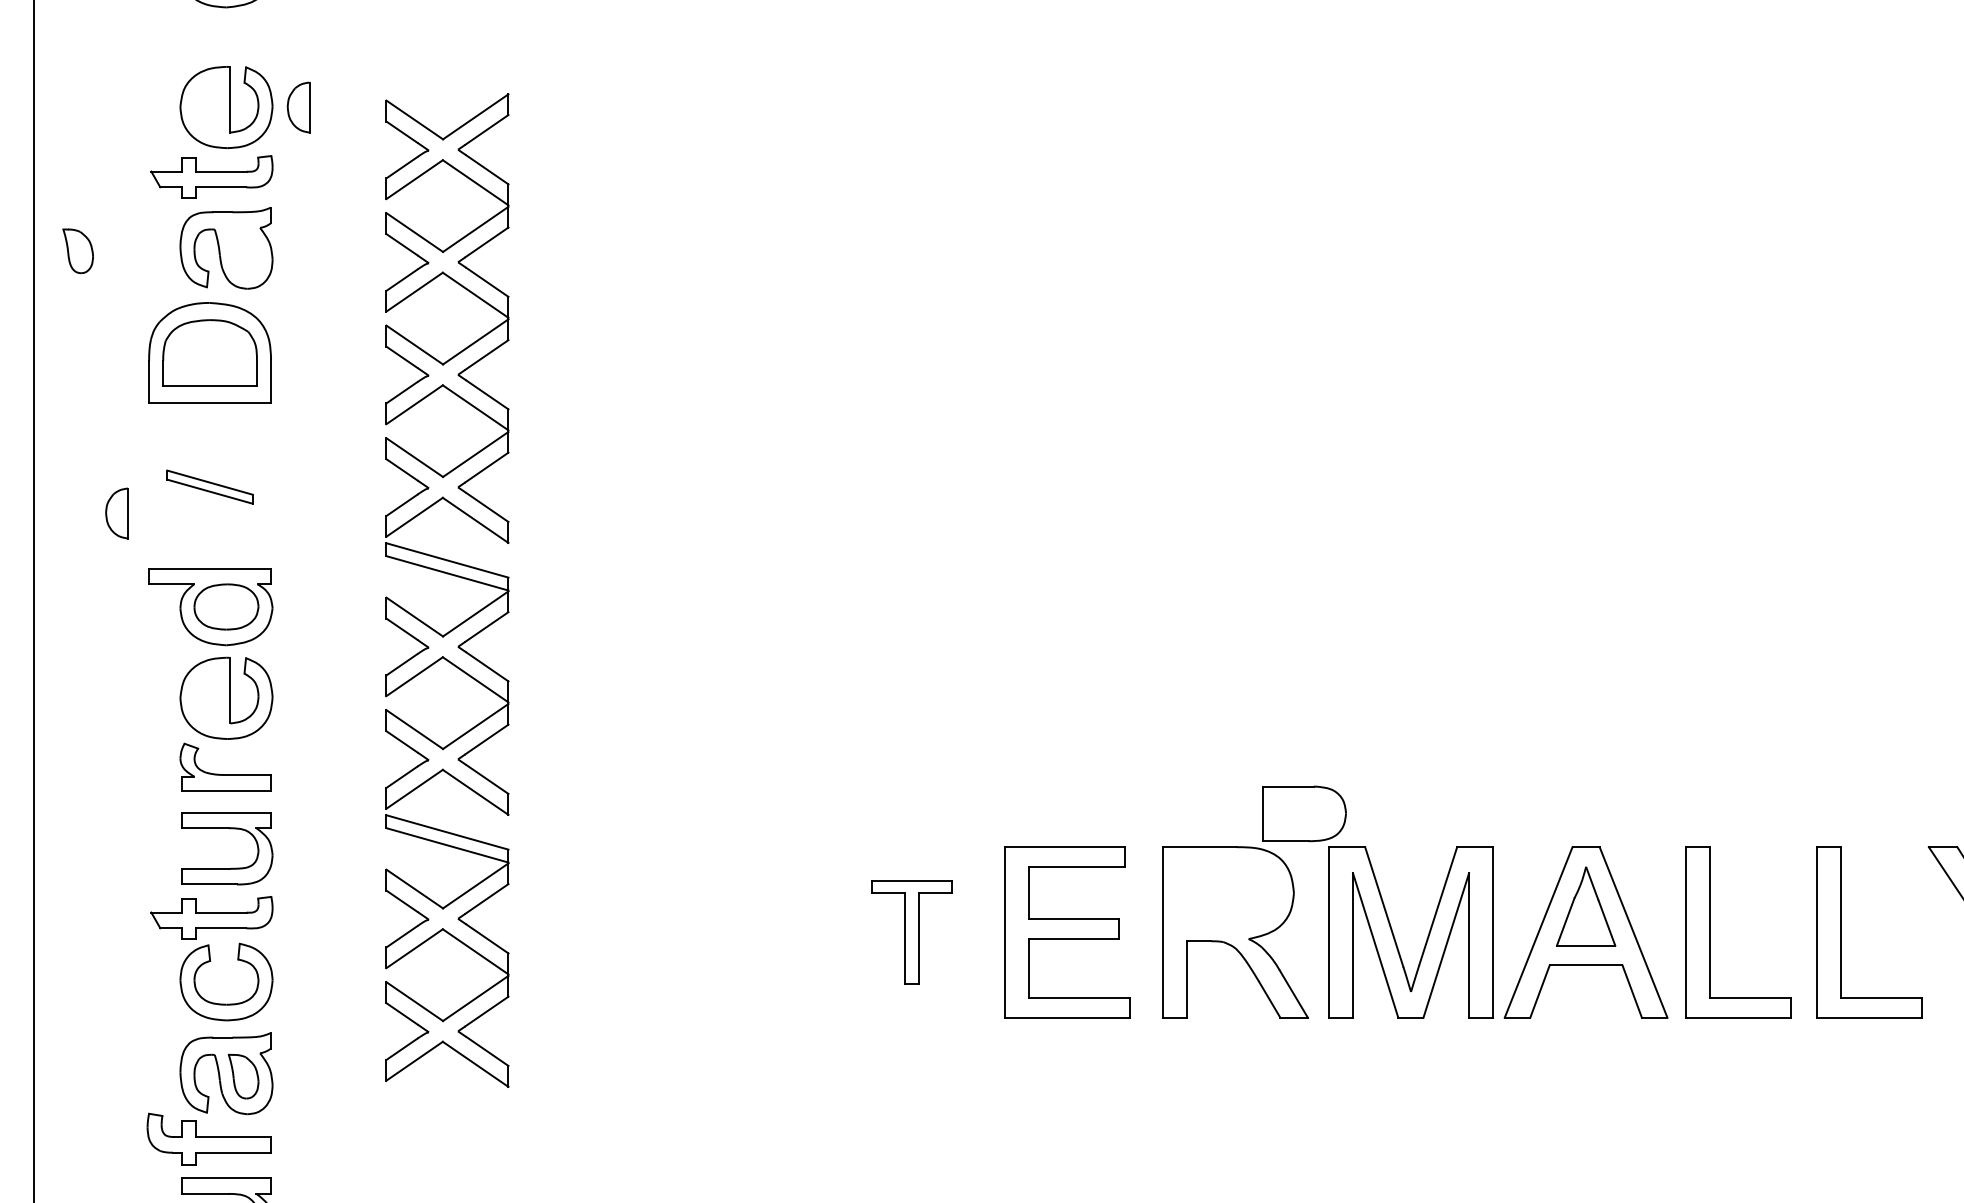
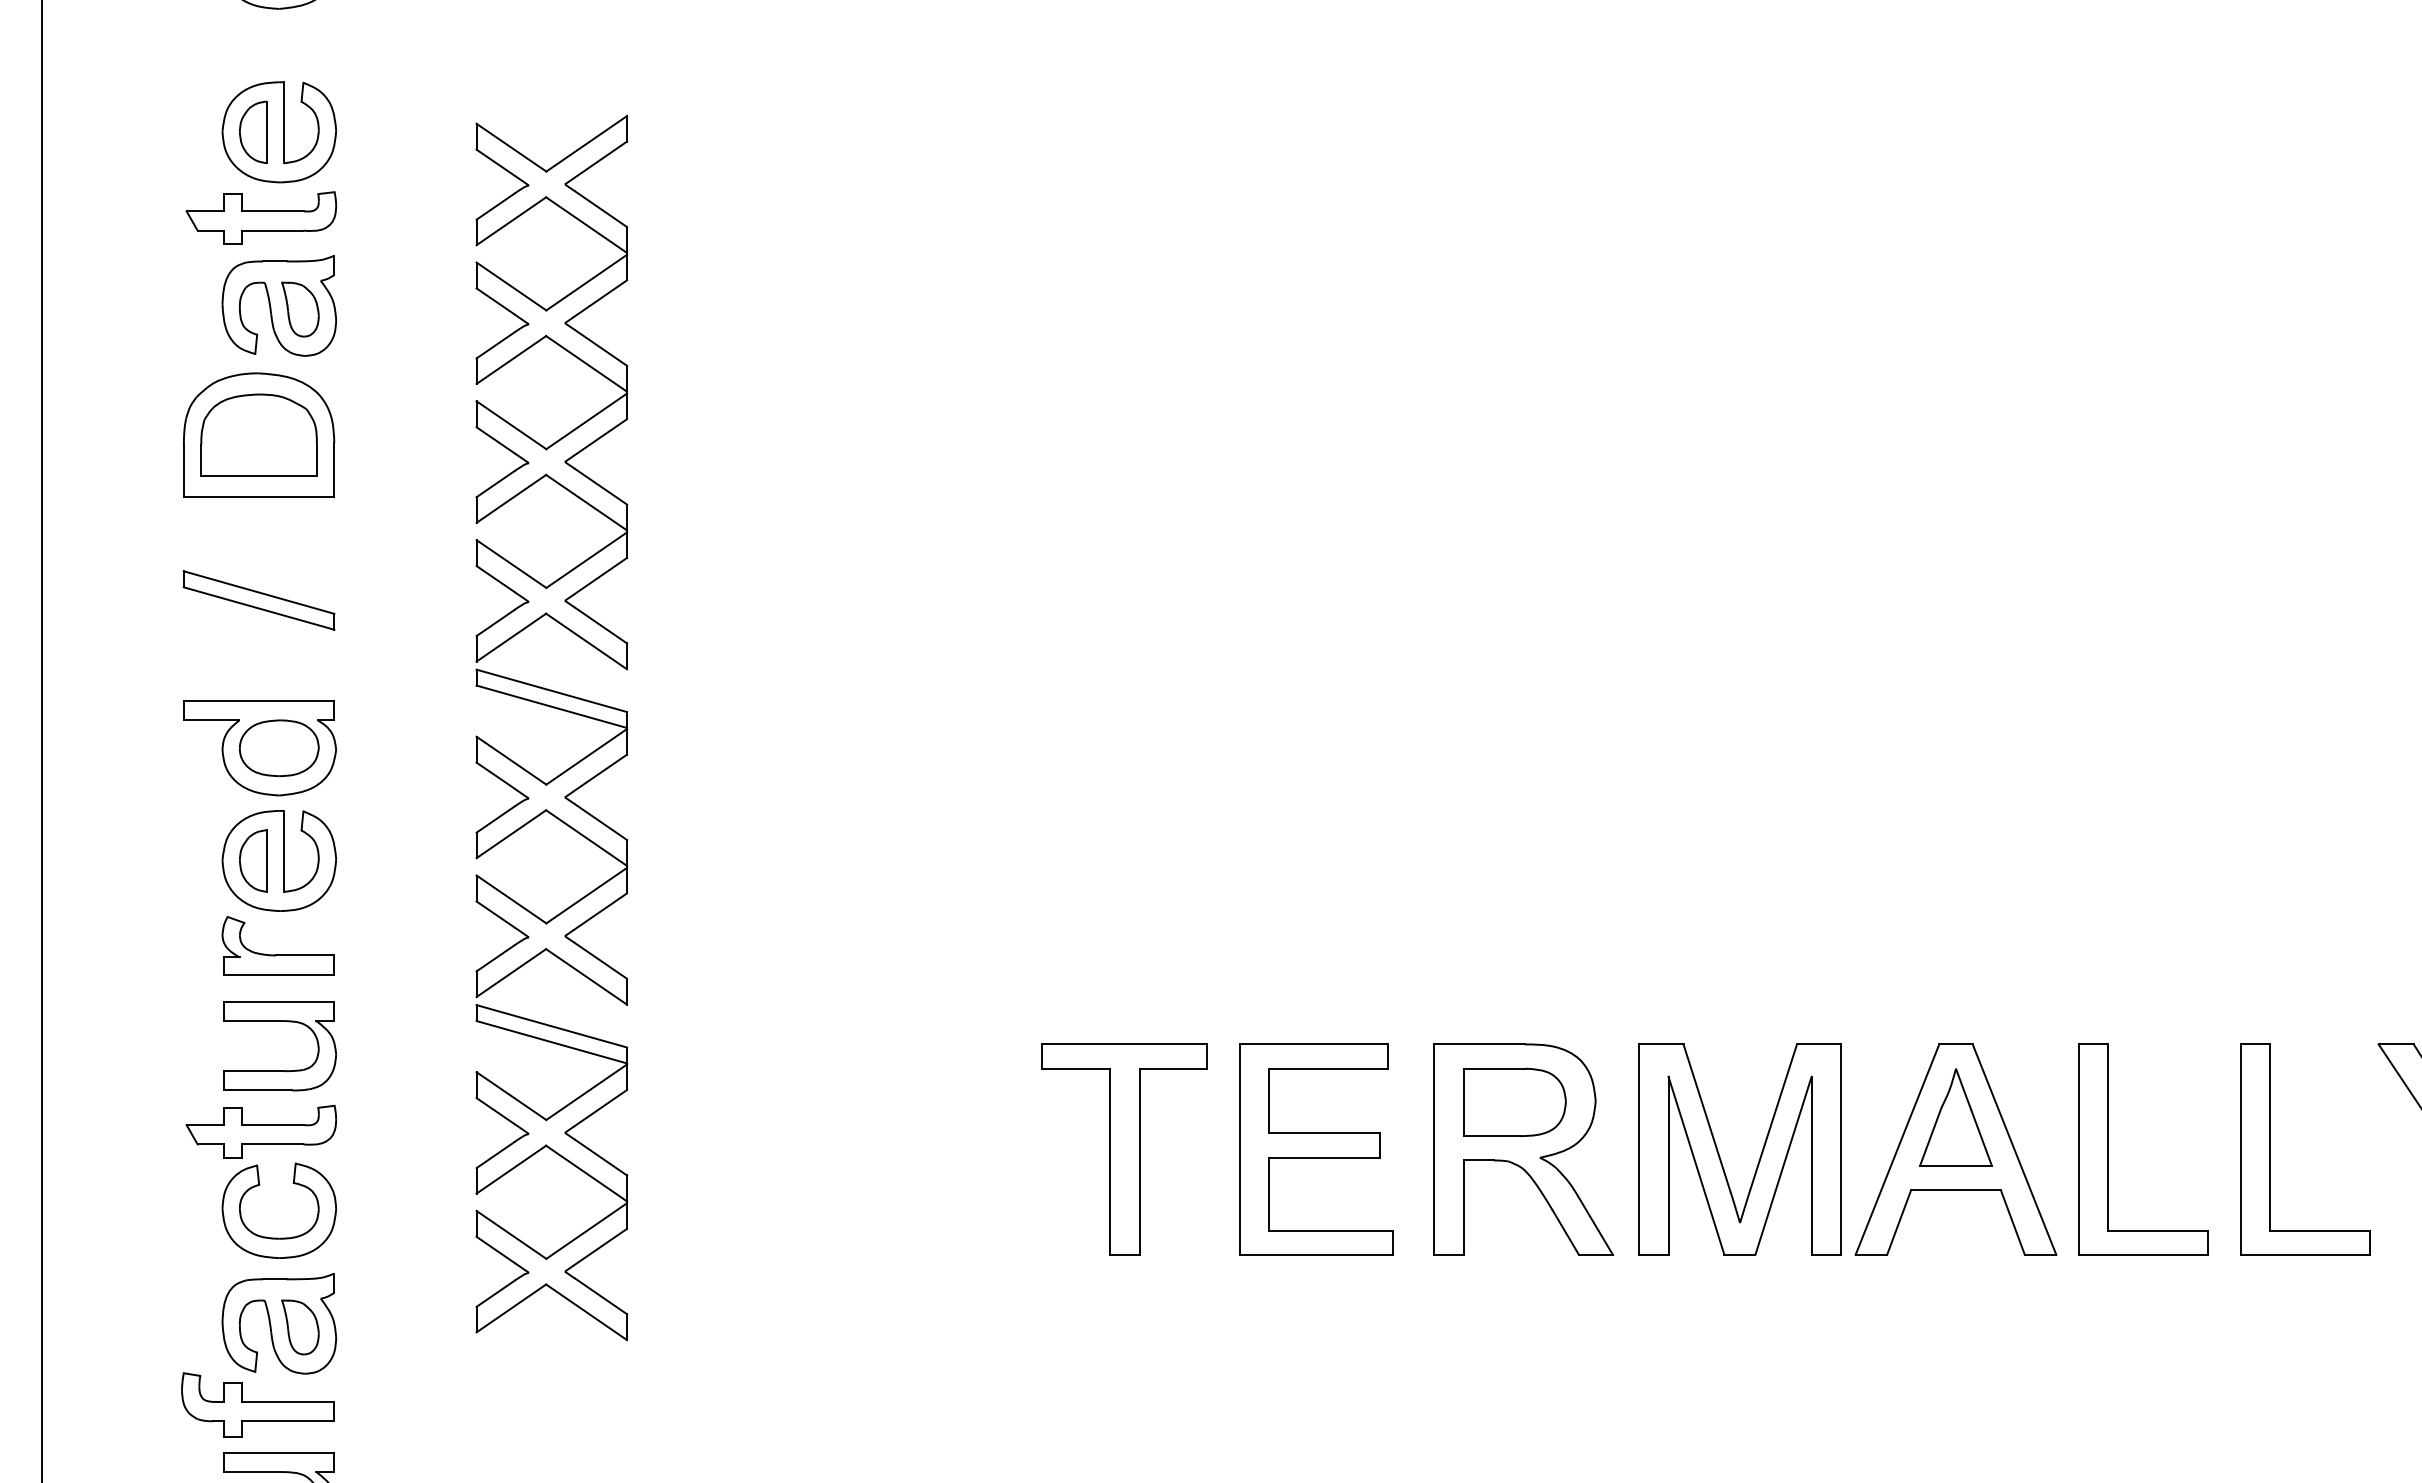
part: (298, 106) -> (253, 131), moved
part: (78, 251) -> (300, 309), moved
part: (209, 487) -> (258, 600), size x1.43
part: (117, 513) -> (253, 860), moved
part: (1304, 813) -> (1514, 1101), moved
part: (911, 932) -> (1124, 1149), size x1.67

